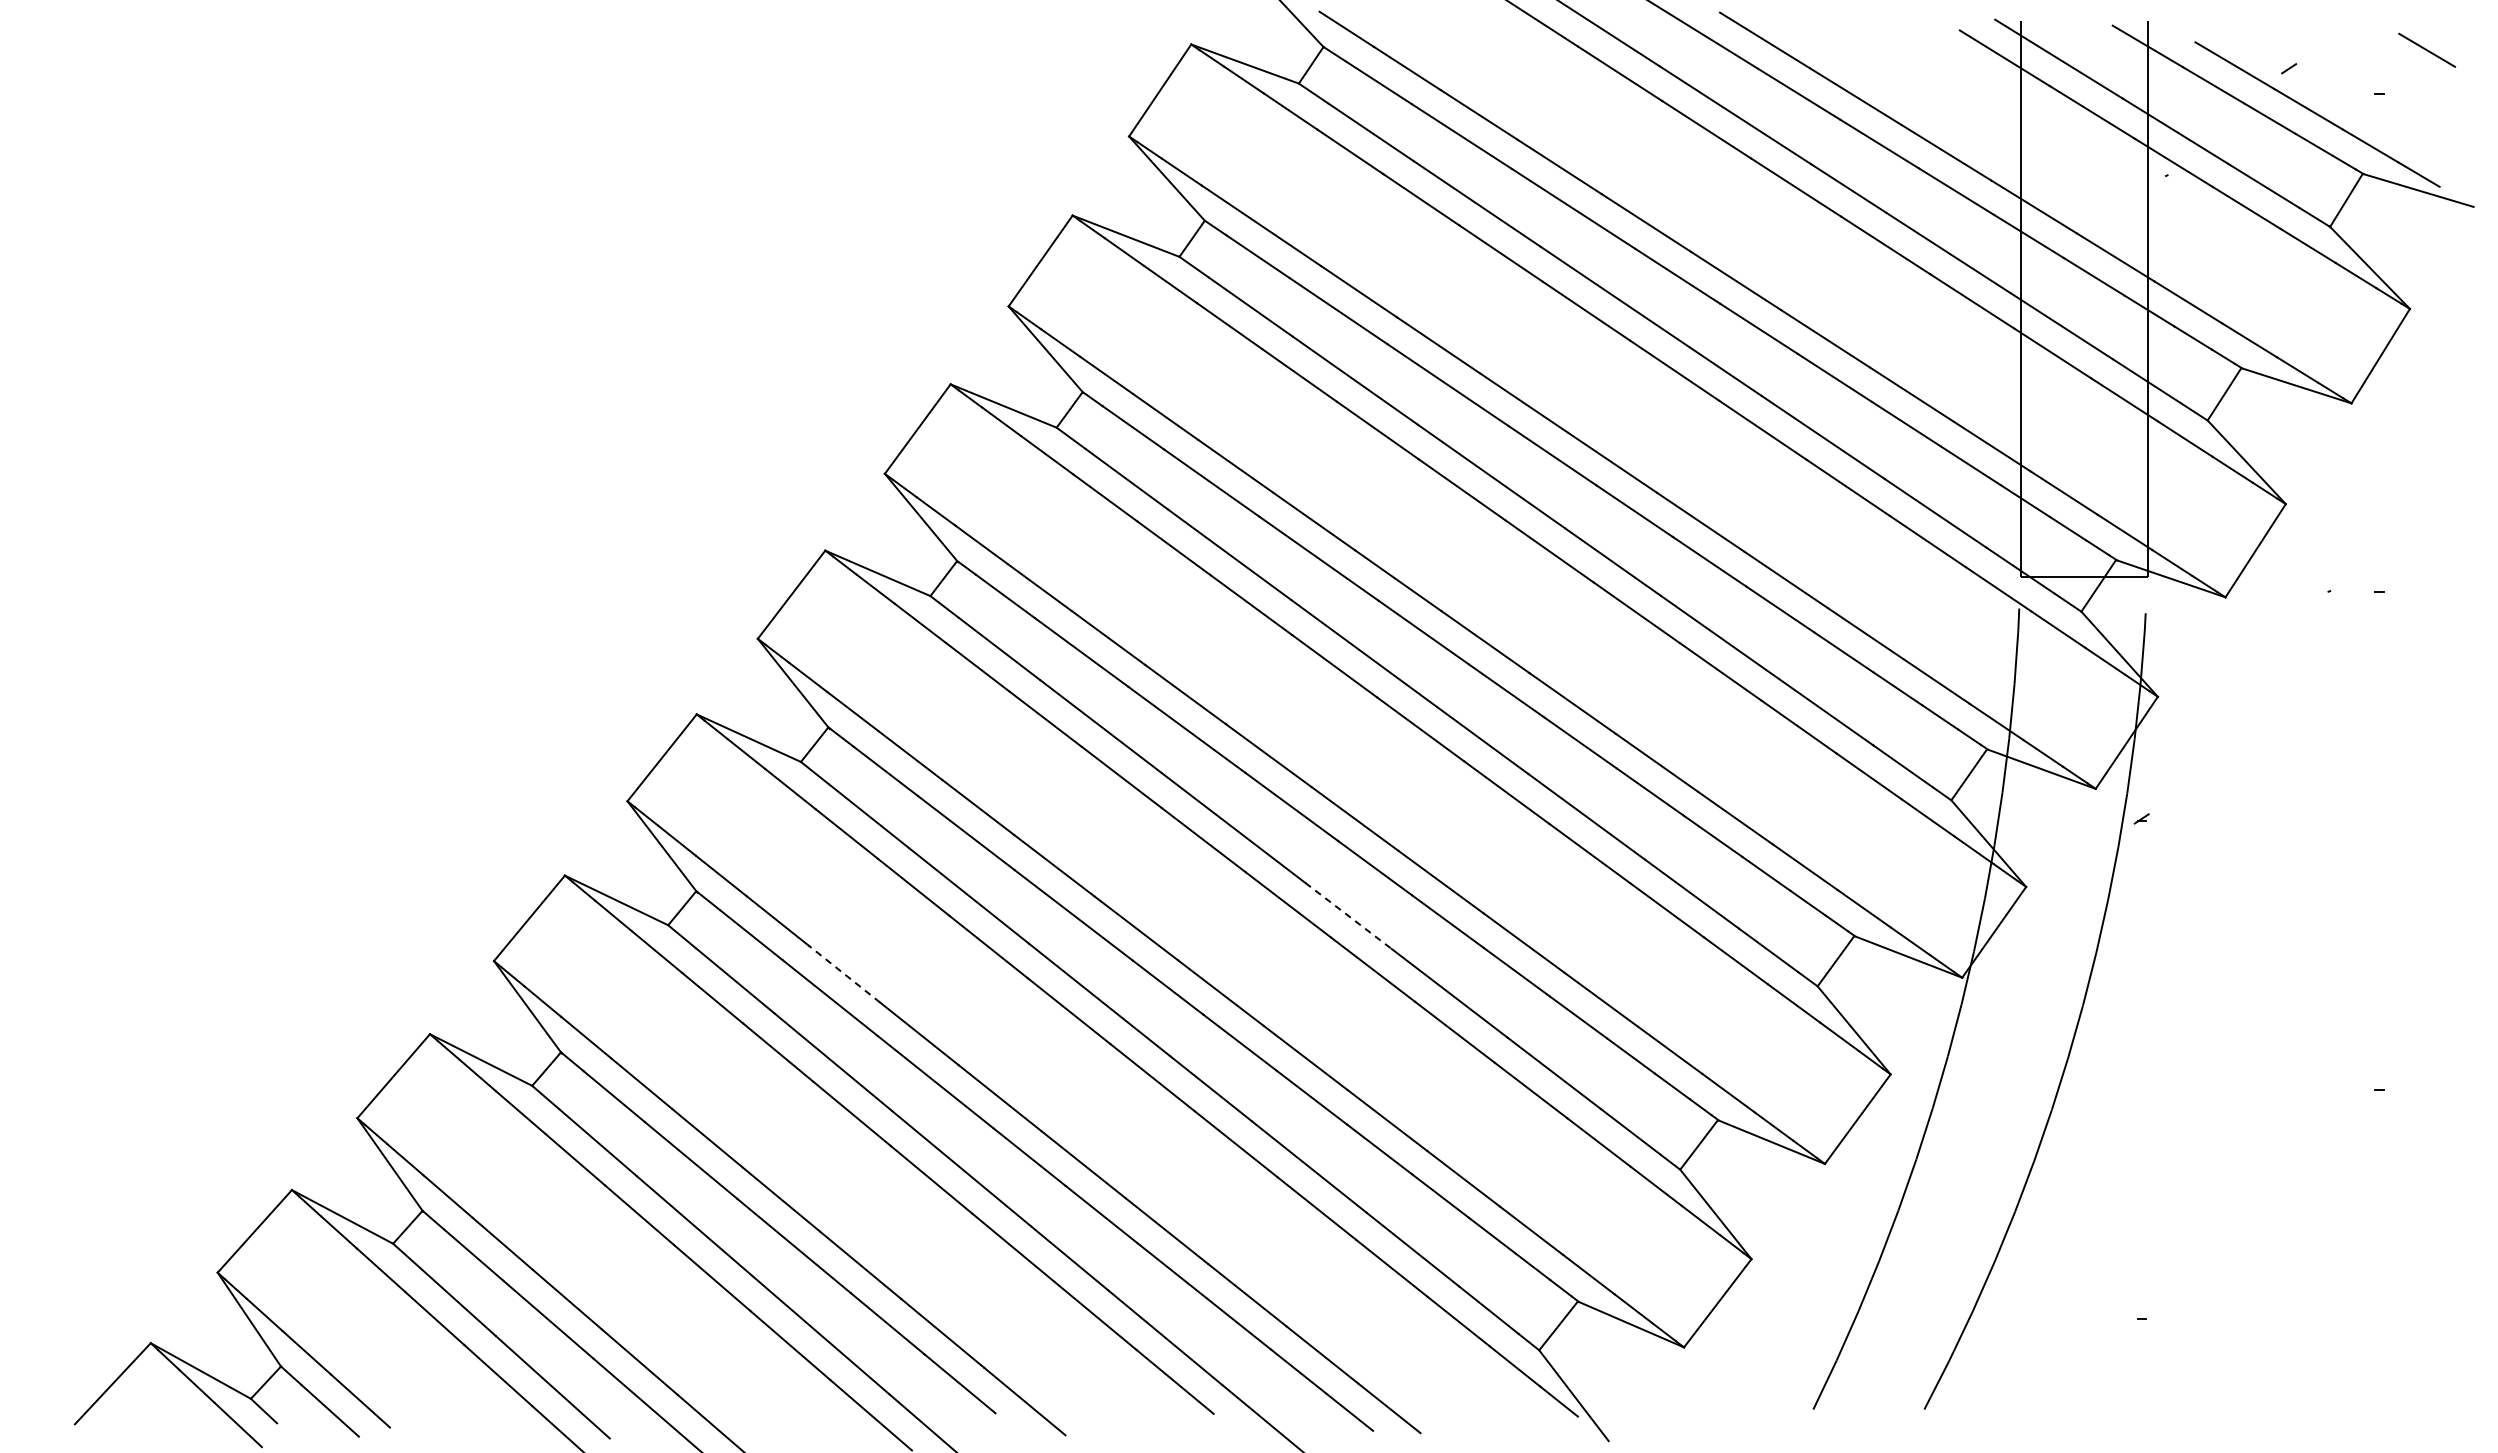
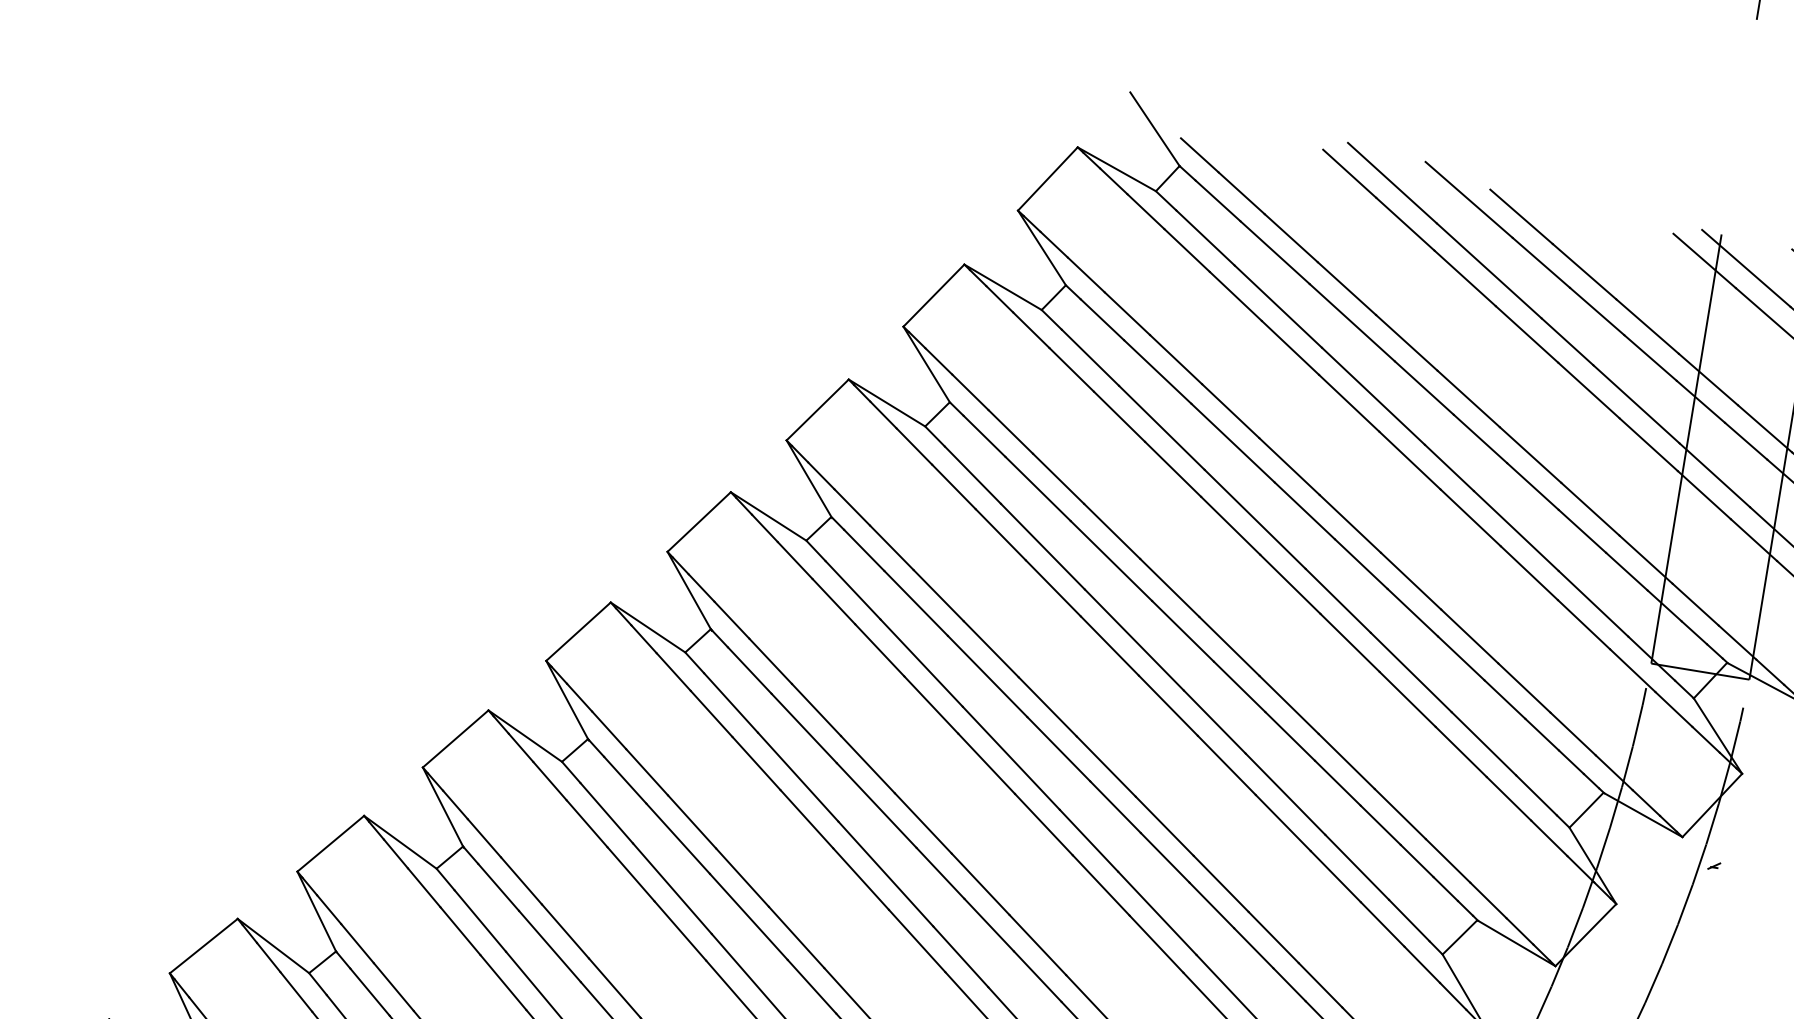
line: (1348, 916) -> (1088, 841), dashed -> solid
line: (844, 974) -> (692, 822), dashed -> solid

